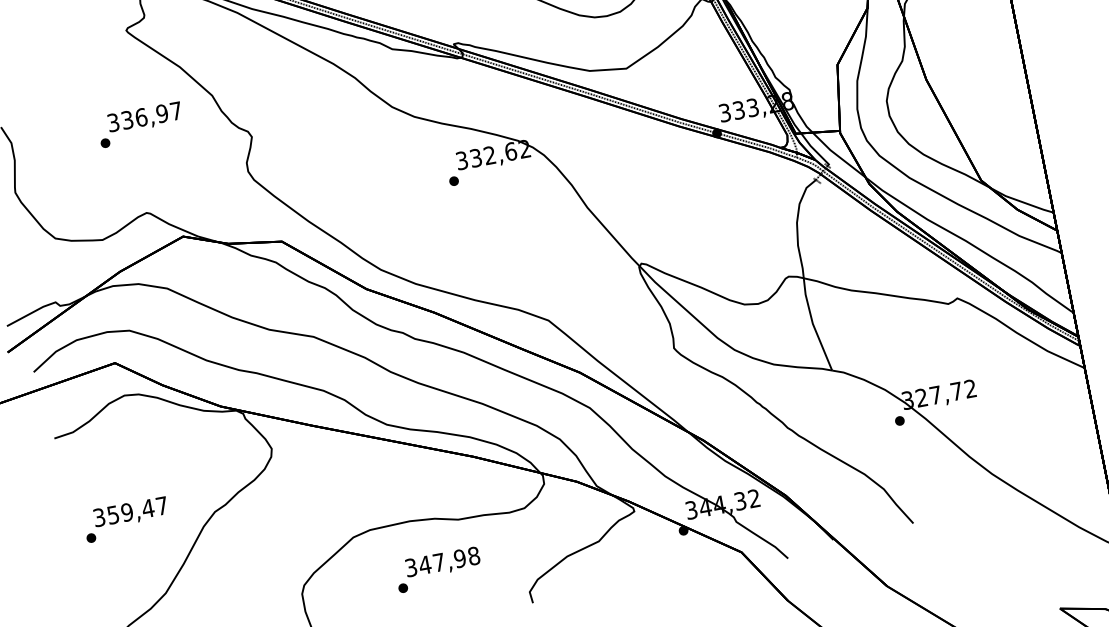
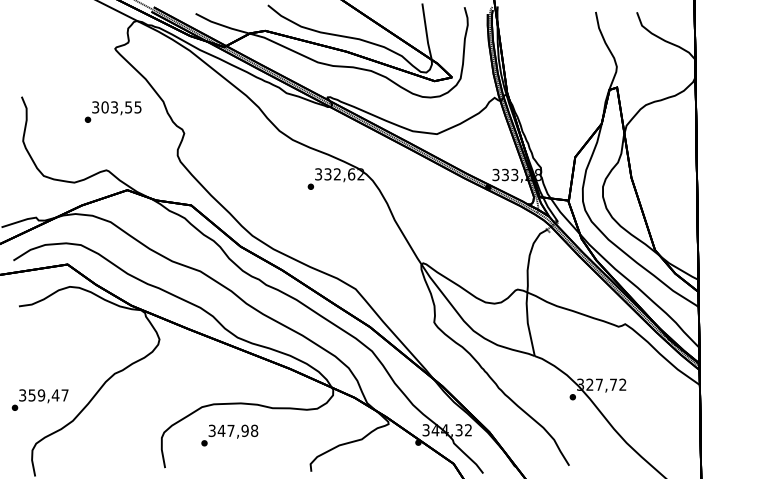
text: (151, 115) -> (121, 107), 336,97 -> 303,55
text: (125, 518) -> (39, 399), moved
text: (438, 569) -> (229, 435), moved

